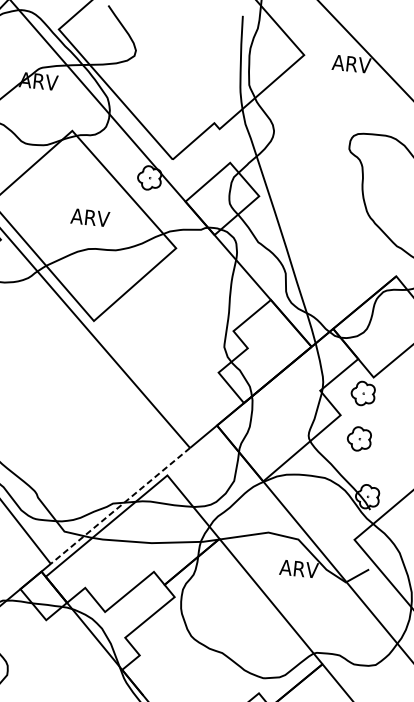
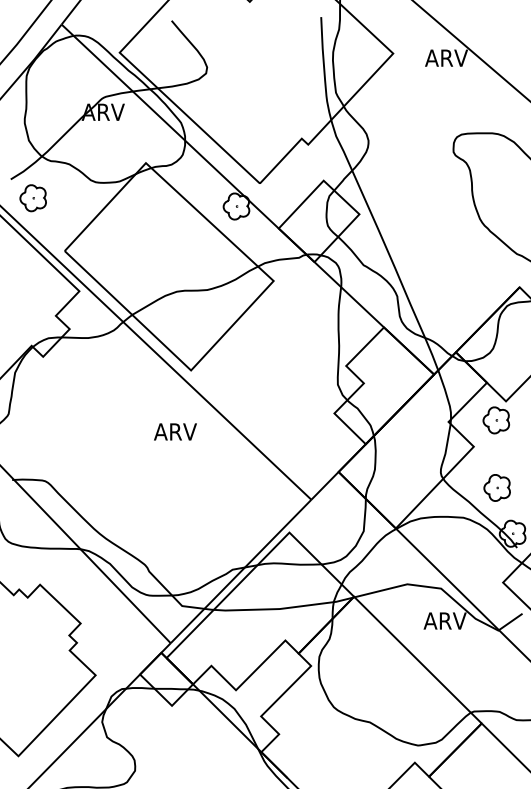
text: (90, 217) -> (175, 431), moved
part: (358, 438) -> (496, 487), moved
line: (119, 505) -> (240, 571), dashed -> solid

